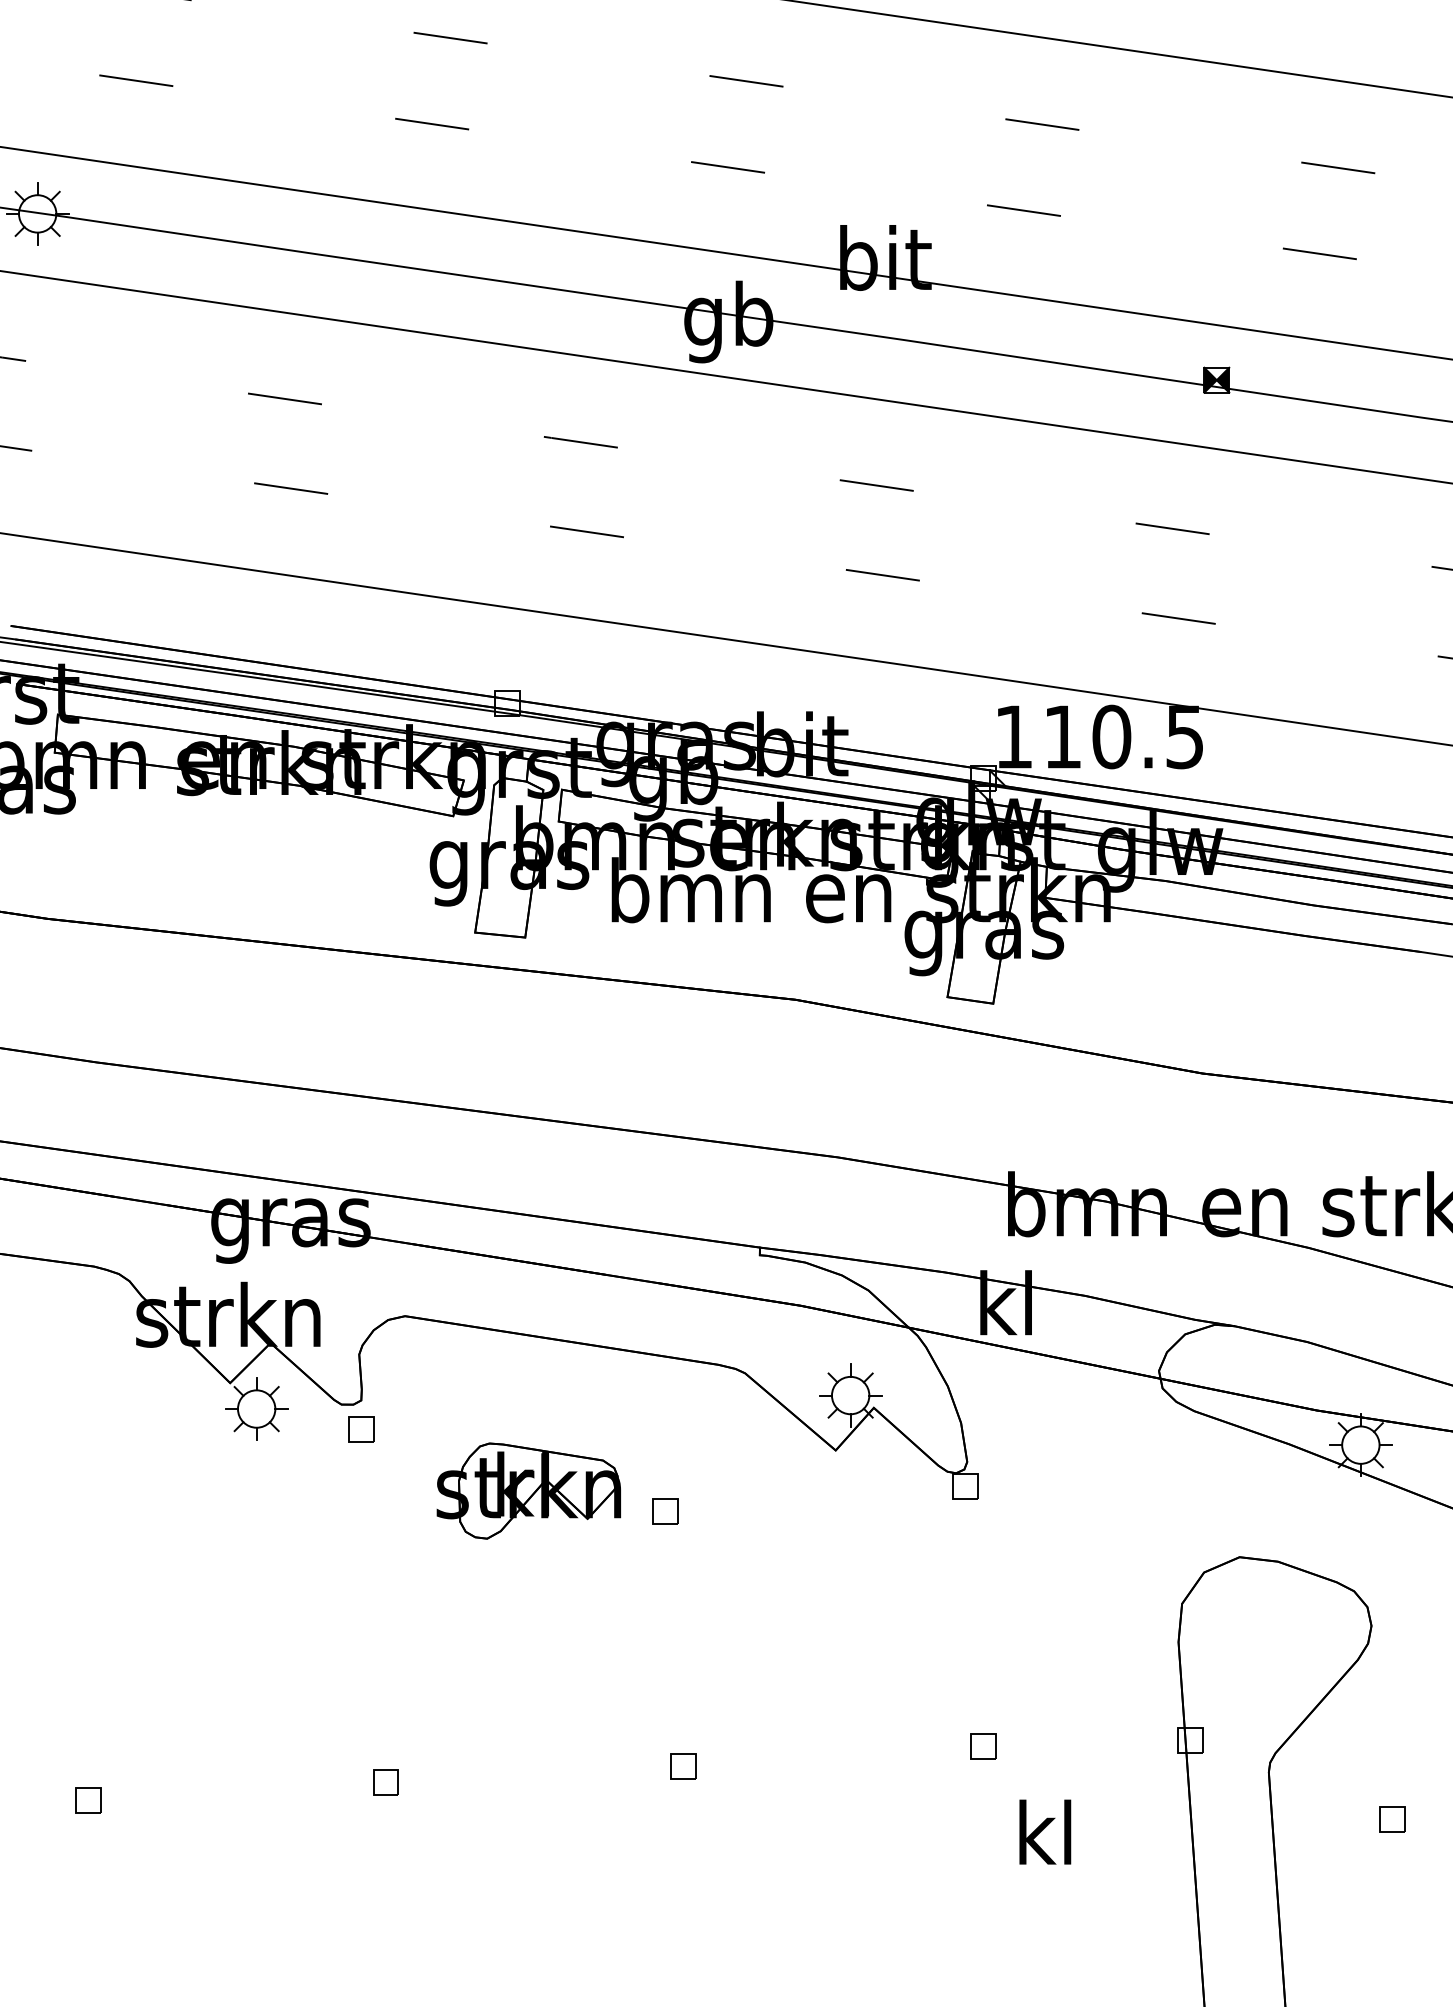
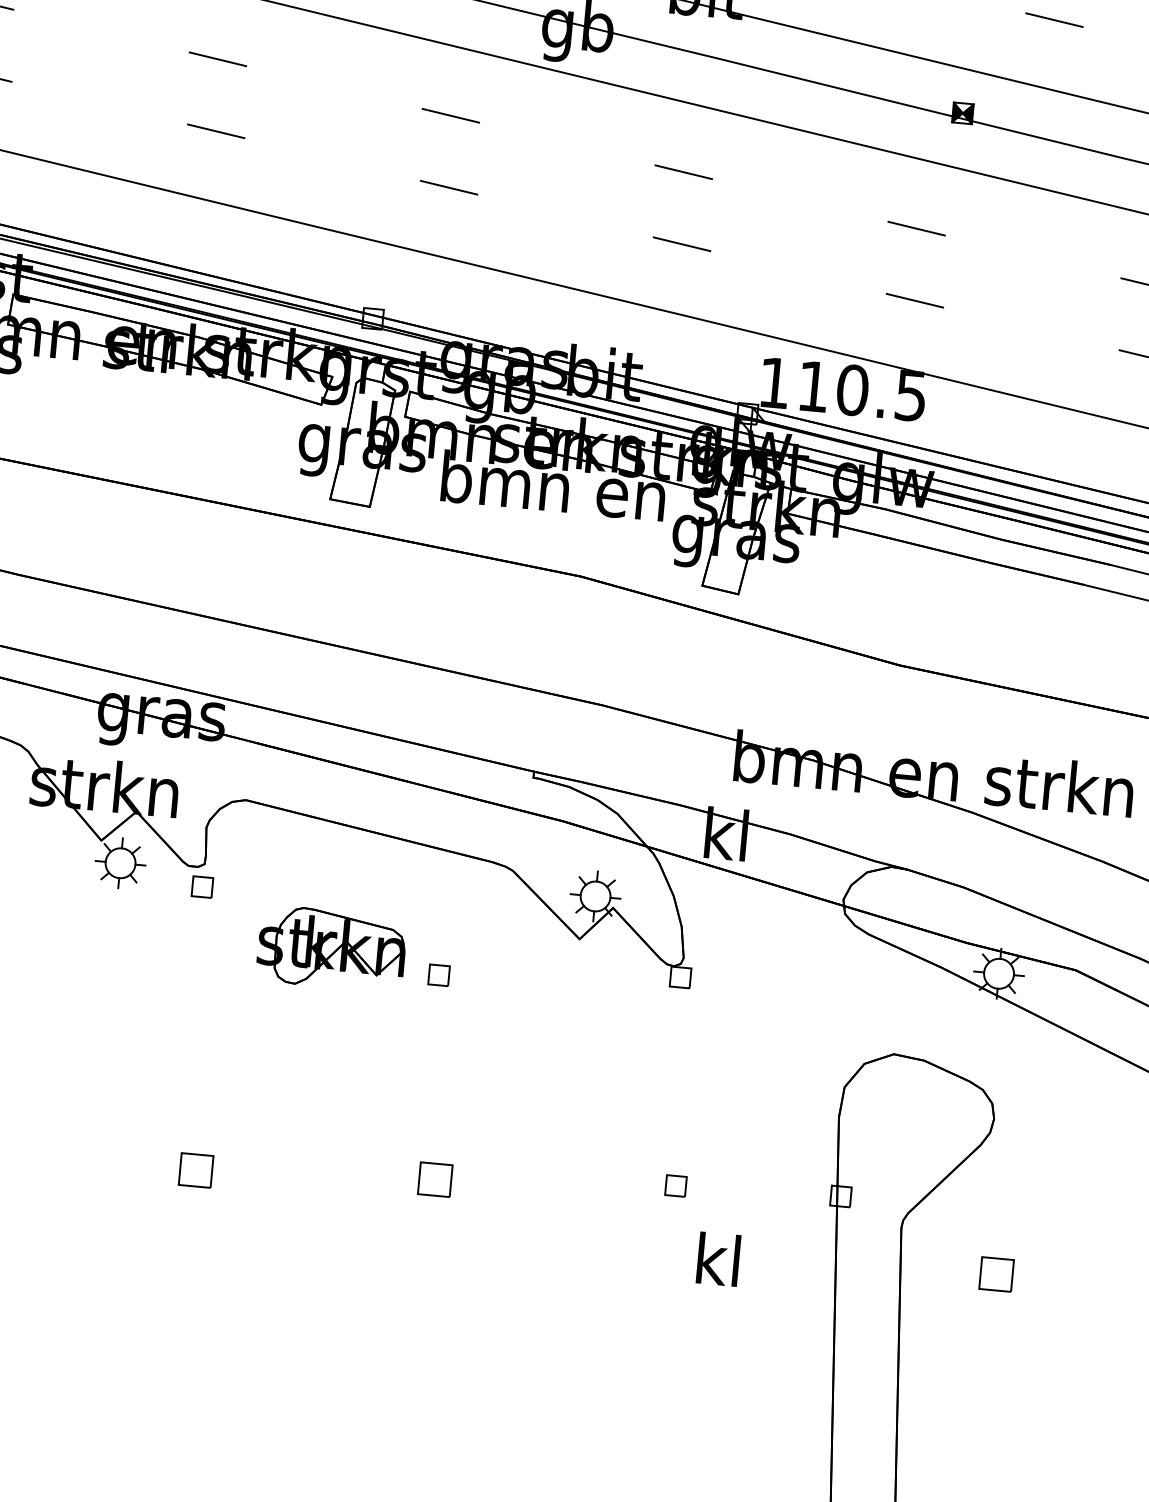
part: (683, 1766) -> (434, 1180), size x1.6
part: (385, 1782) -> (195, 1170), size x1.6
part: (1392, 1819) -> (996, 1274), size x1.6

